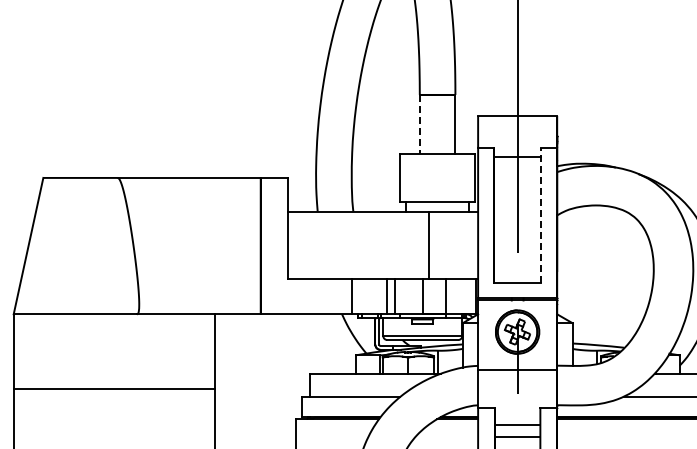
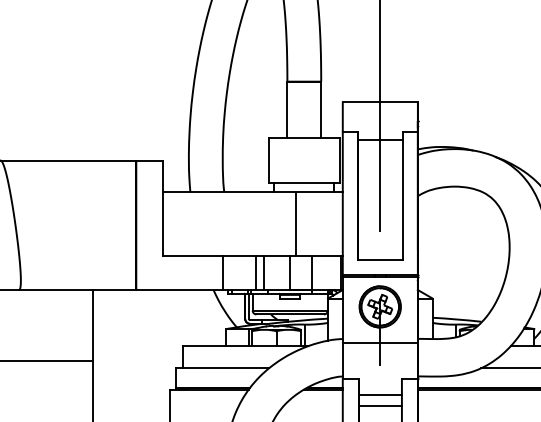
line: (419, 124) -> (287, 109), dashed -> solid
line: (541, 214) -> (402, 195), dashed -> solid

